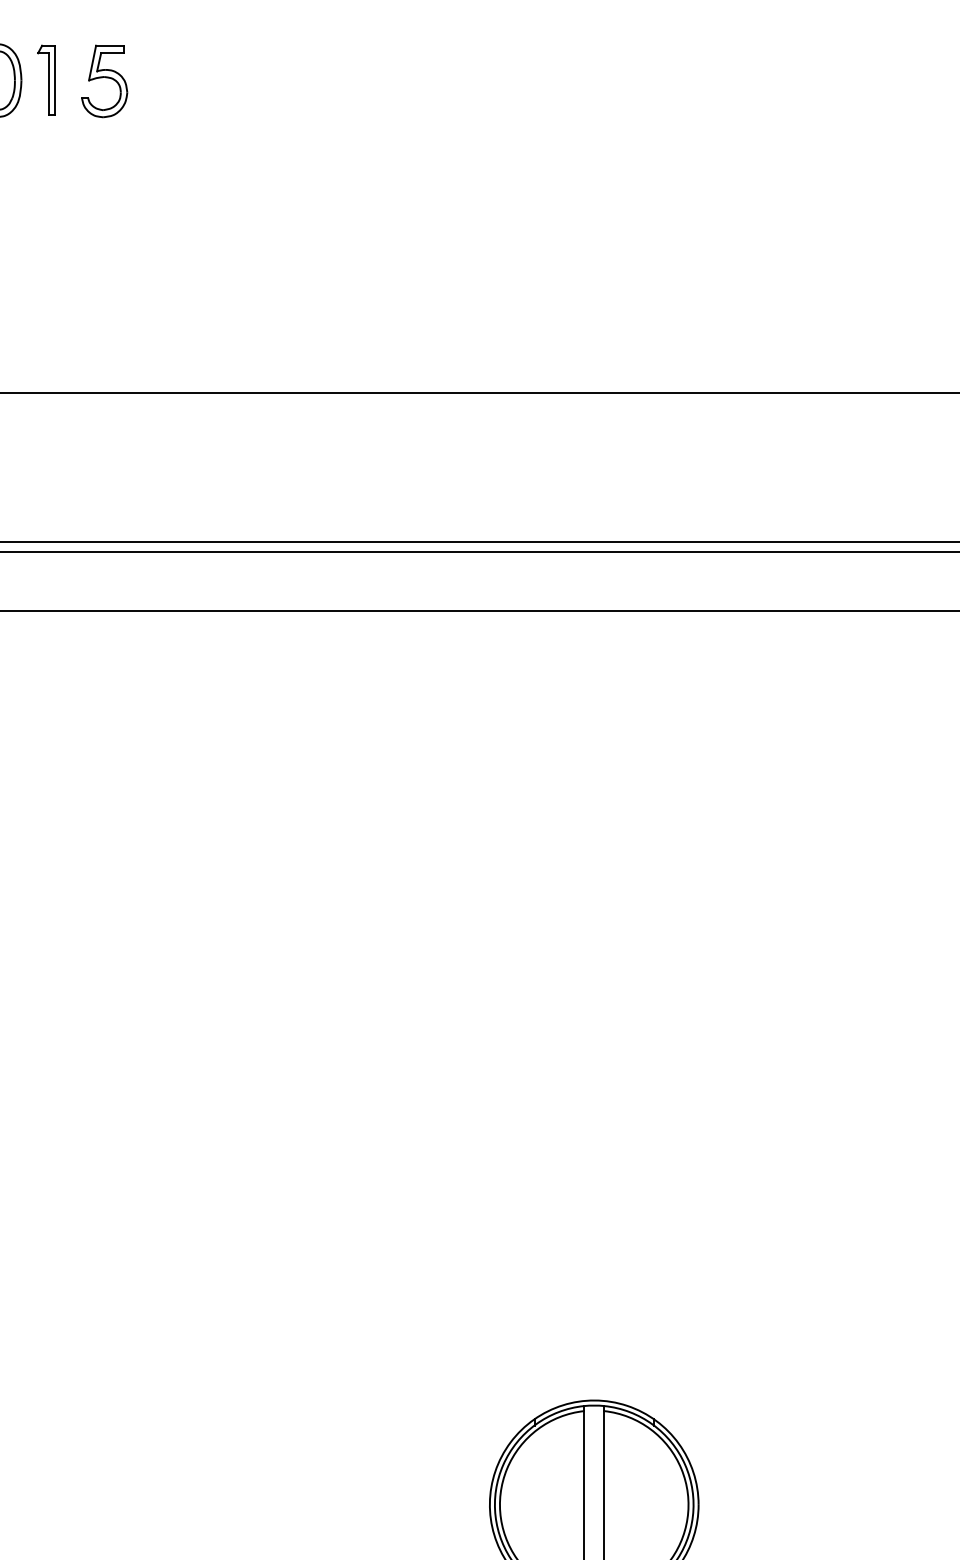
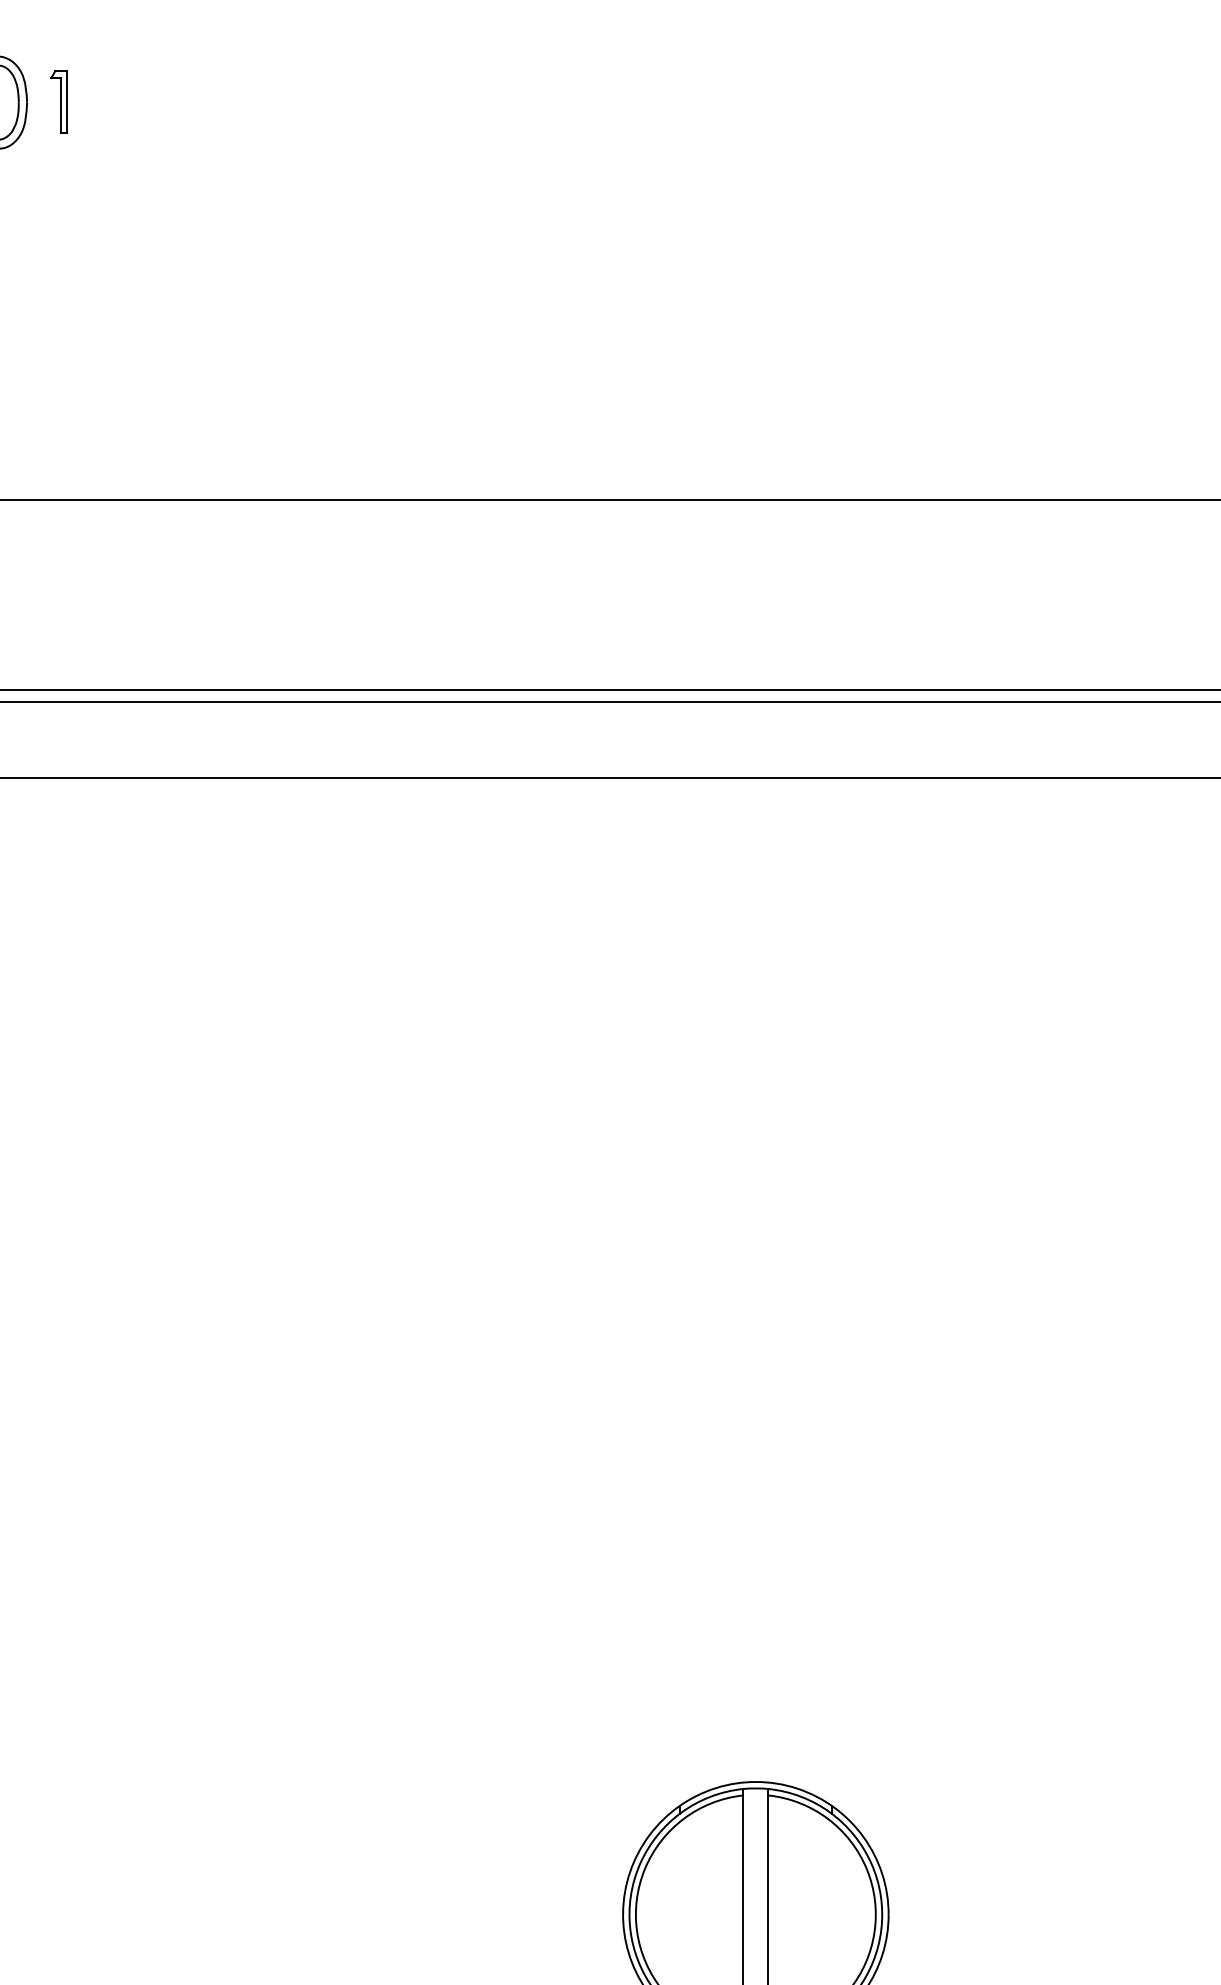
part: (46, 79) -> (58, 101), size x0.7
part: (104, 81) -> (132, 103), removed

